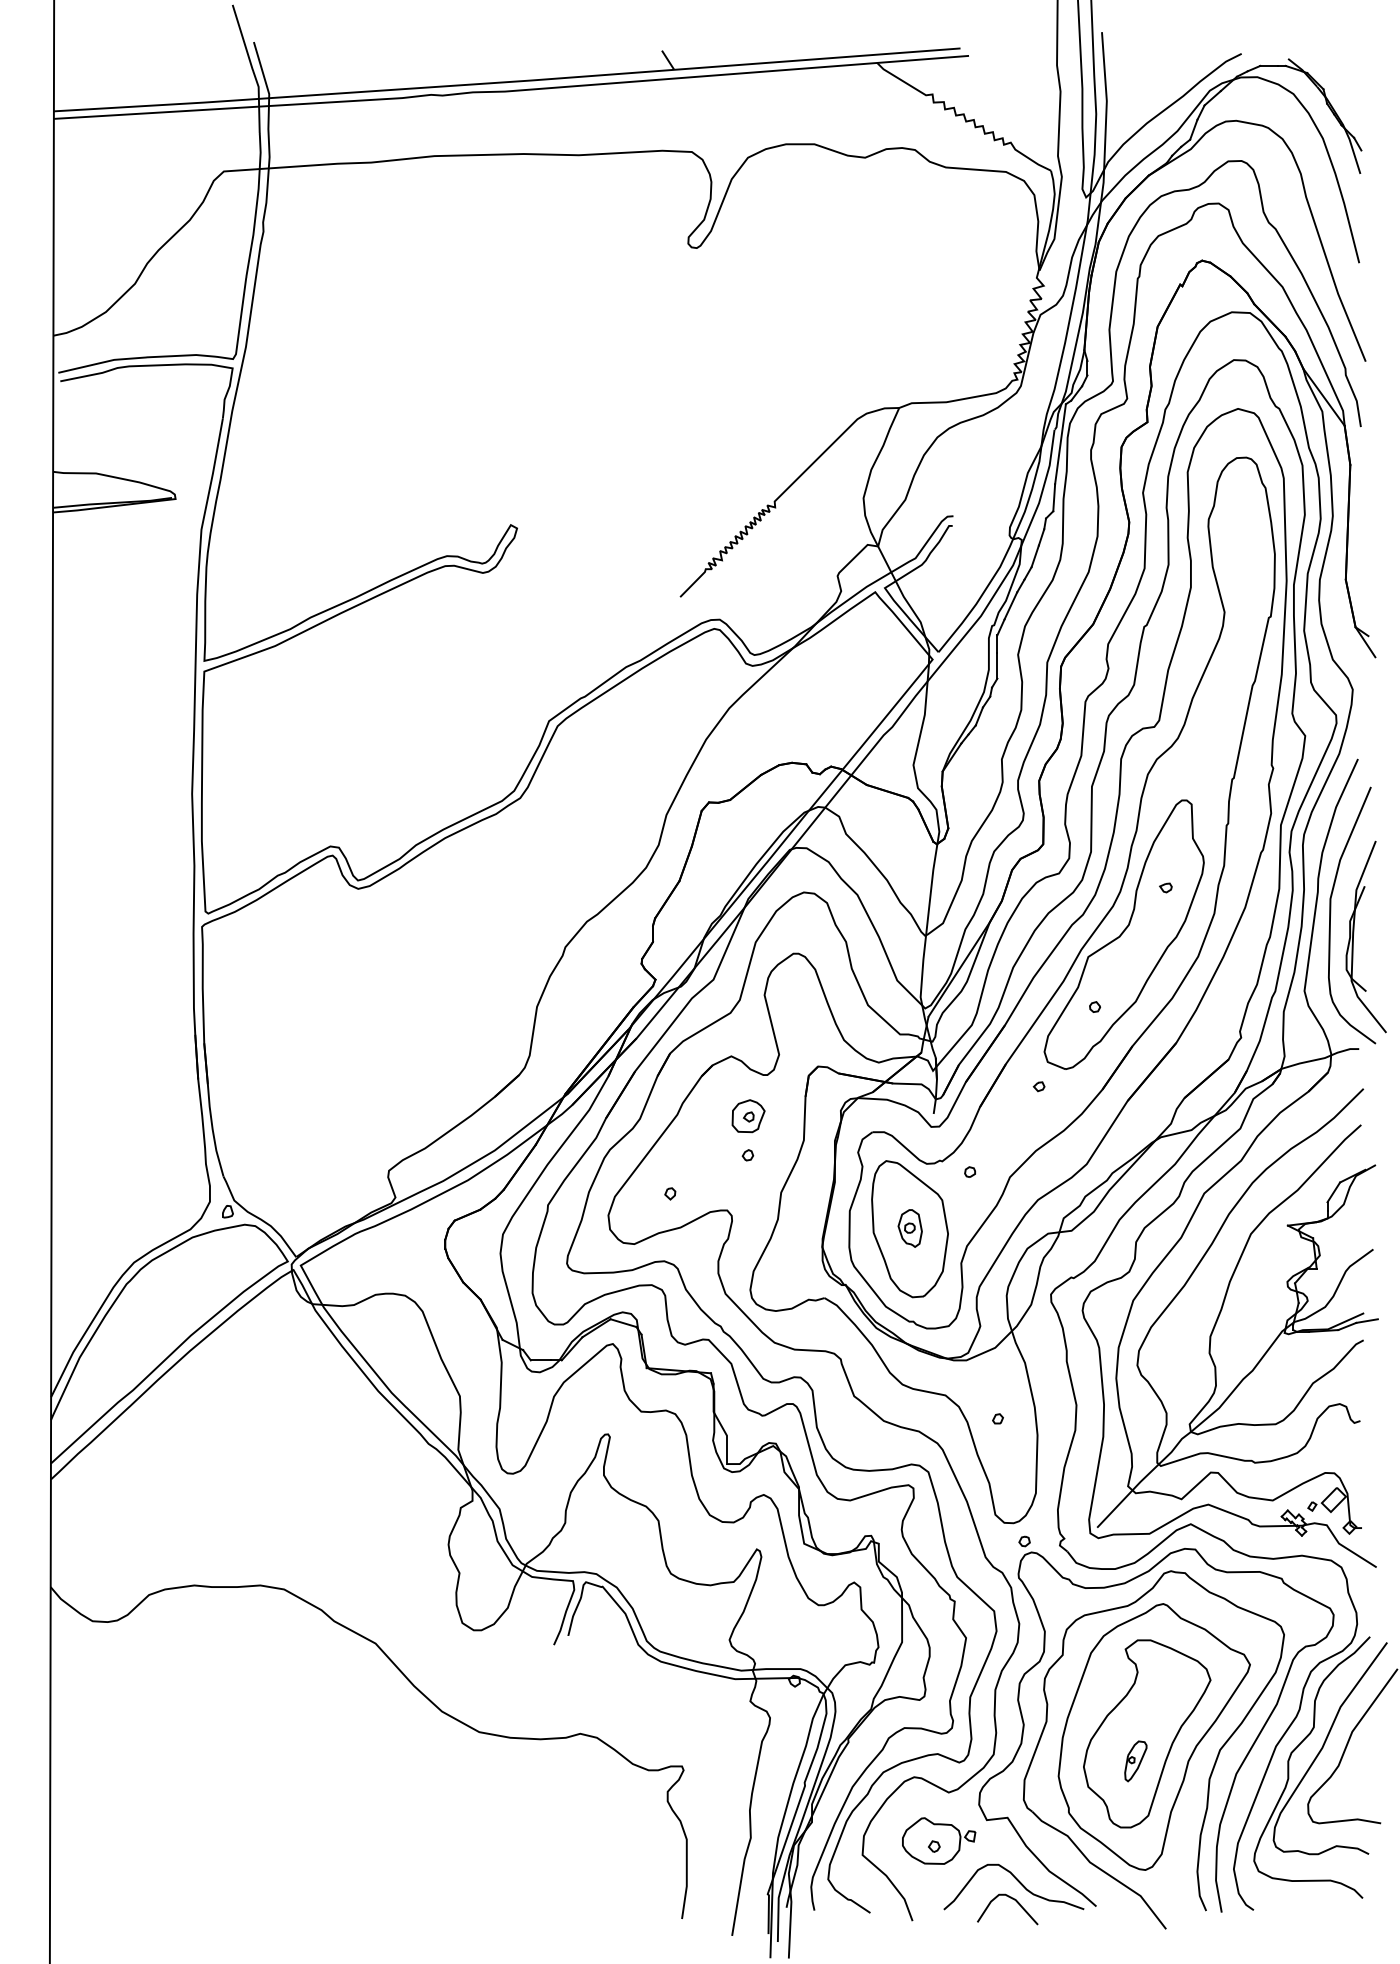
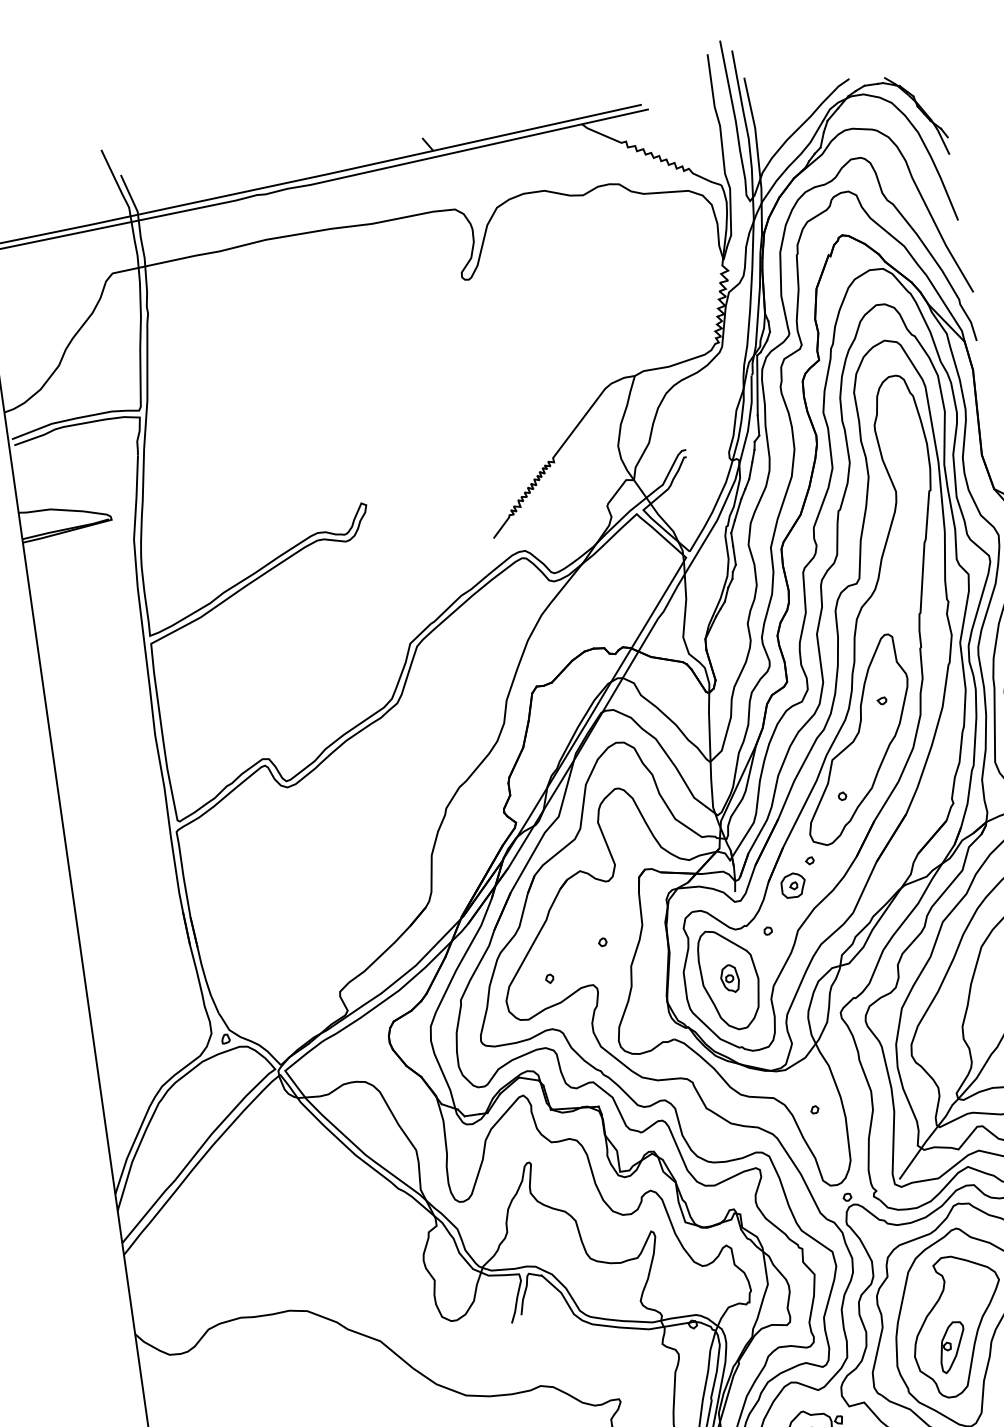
part: (748, 1116) -> (793, 885), moved
part: (1135, 1761) -> (952, 1347), size x1.67

